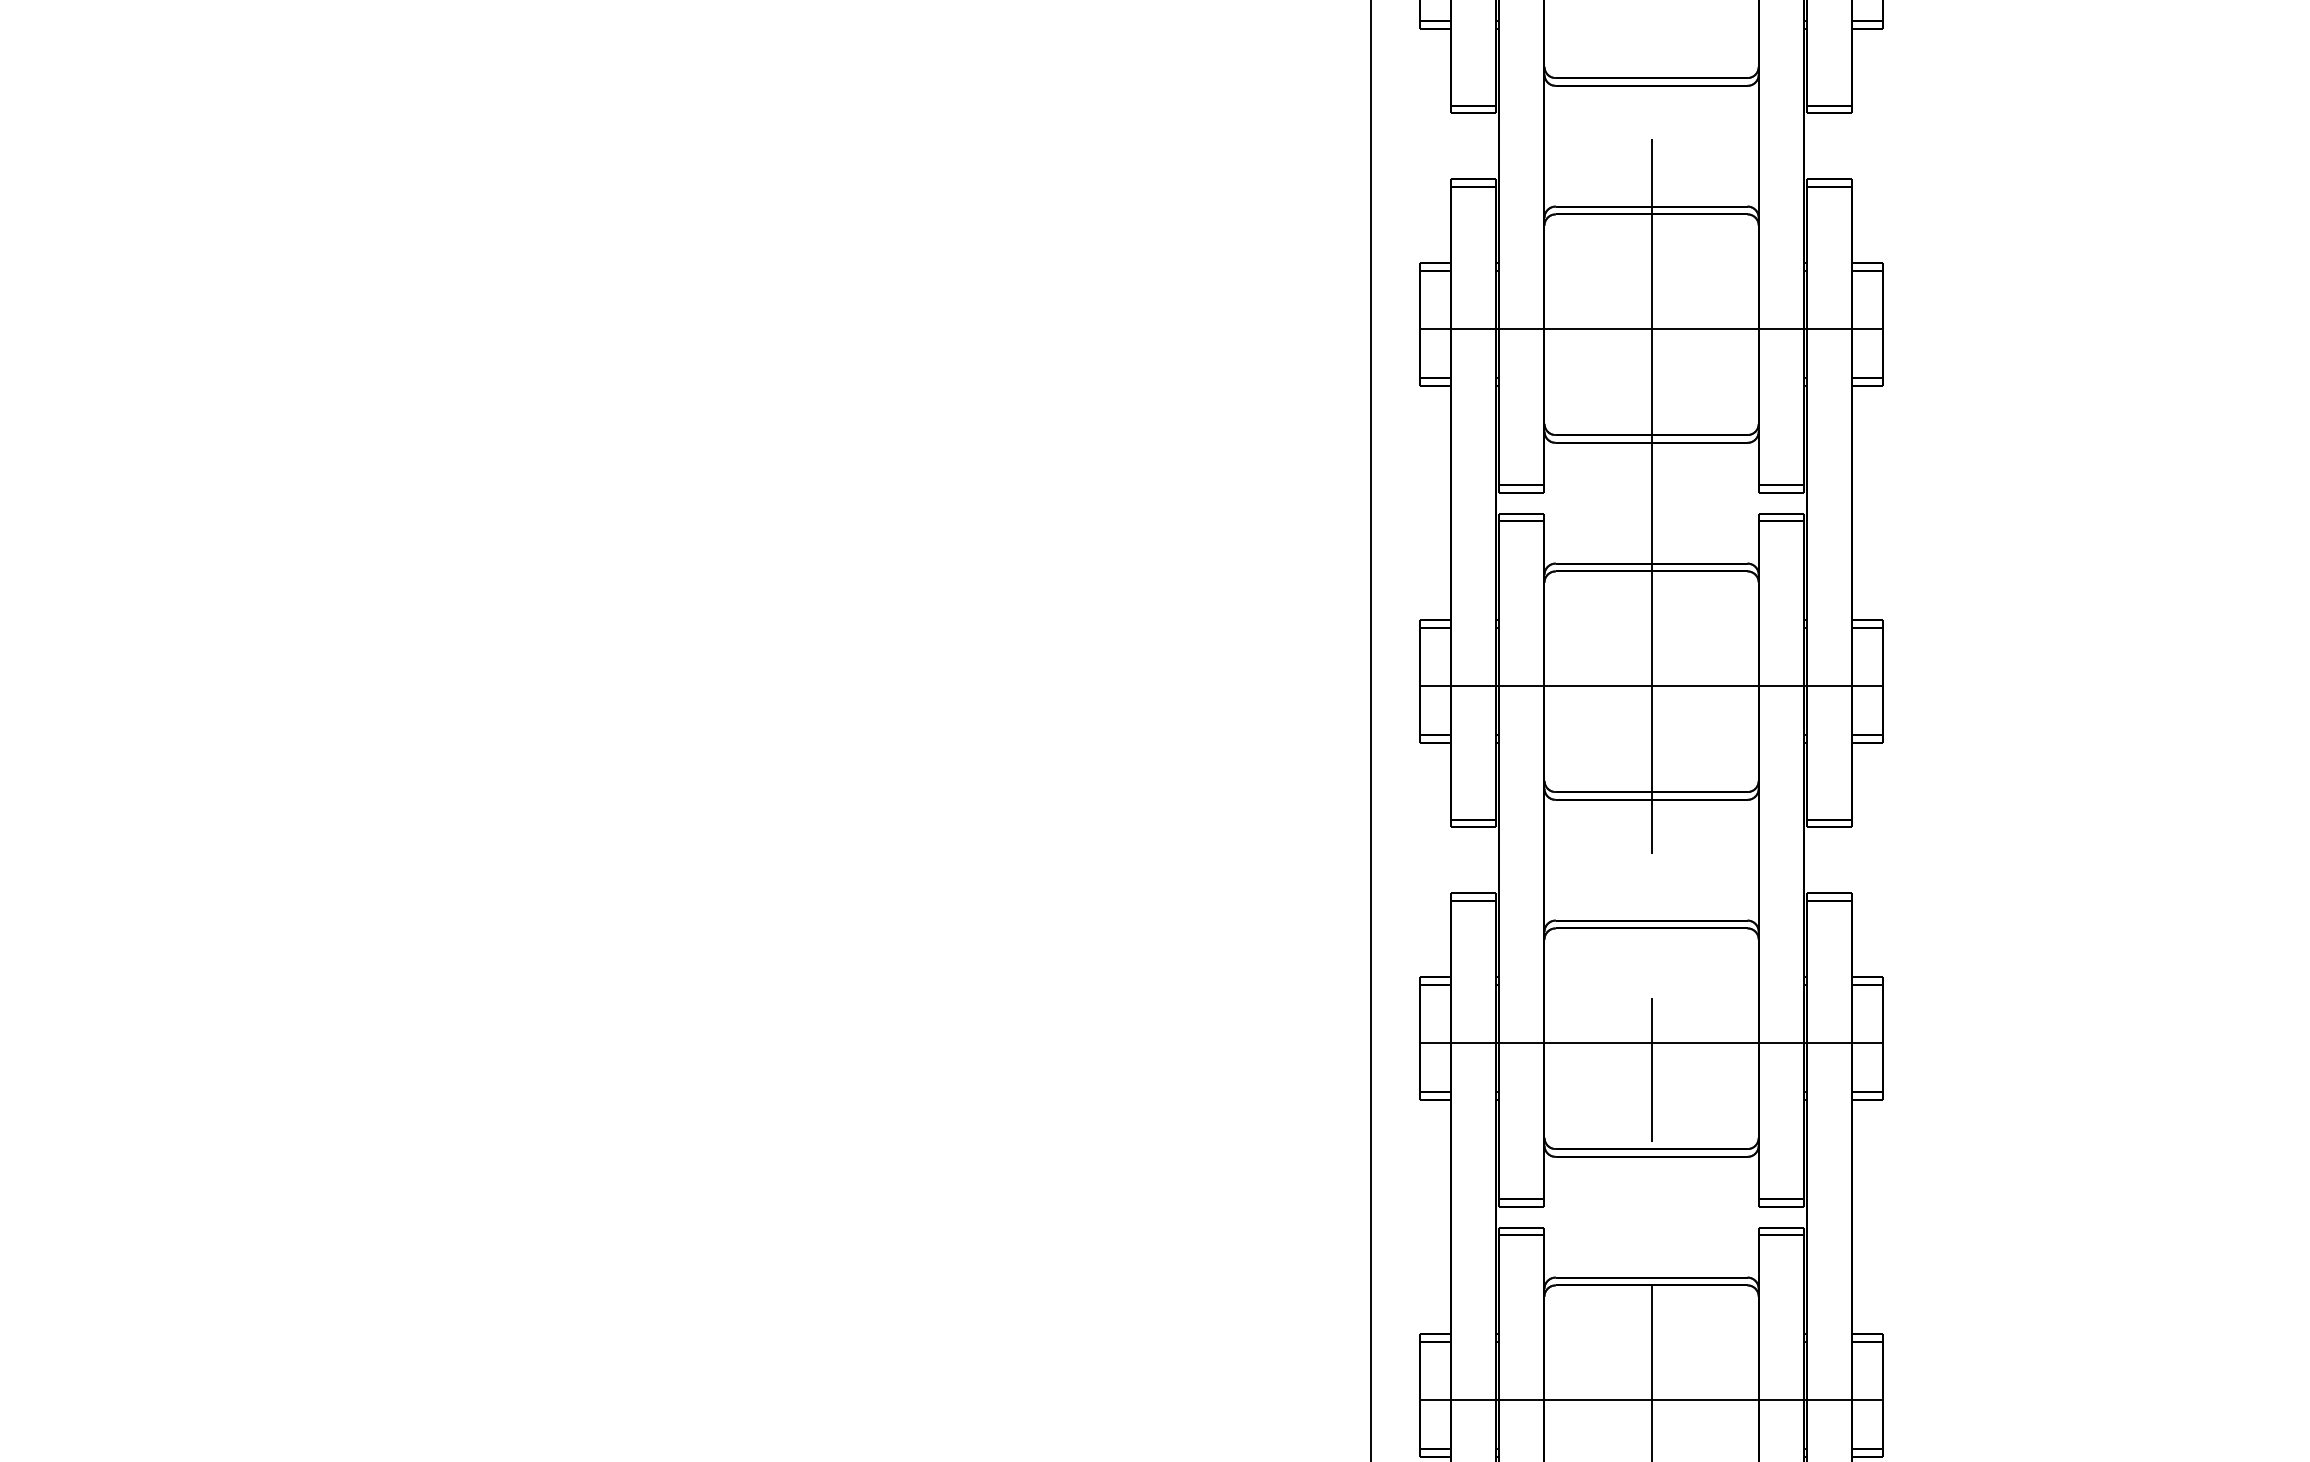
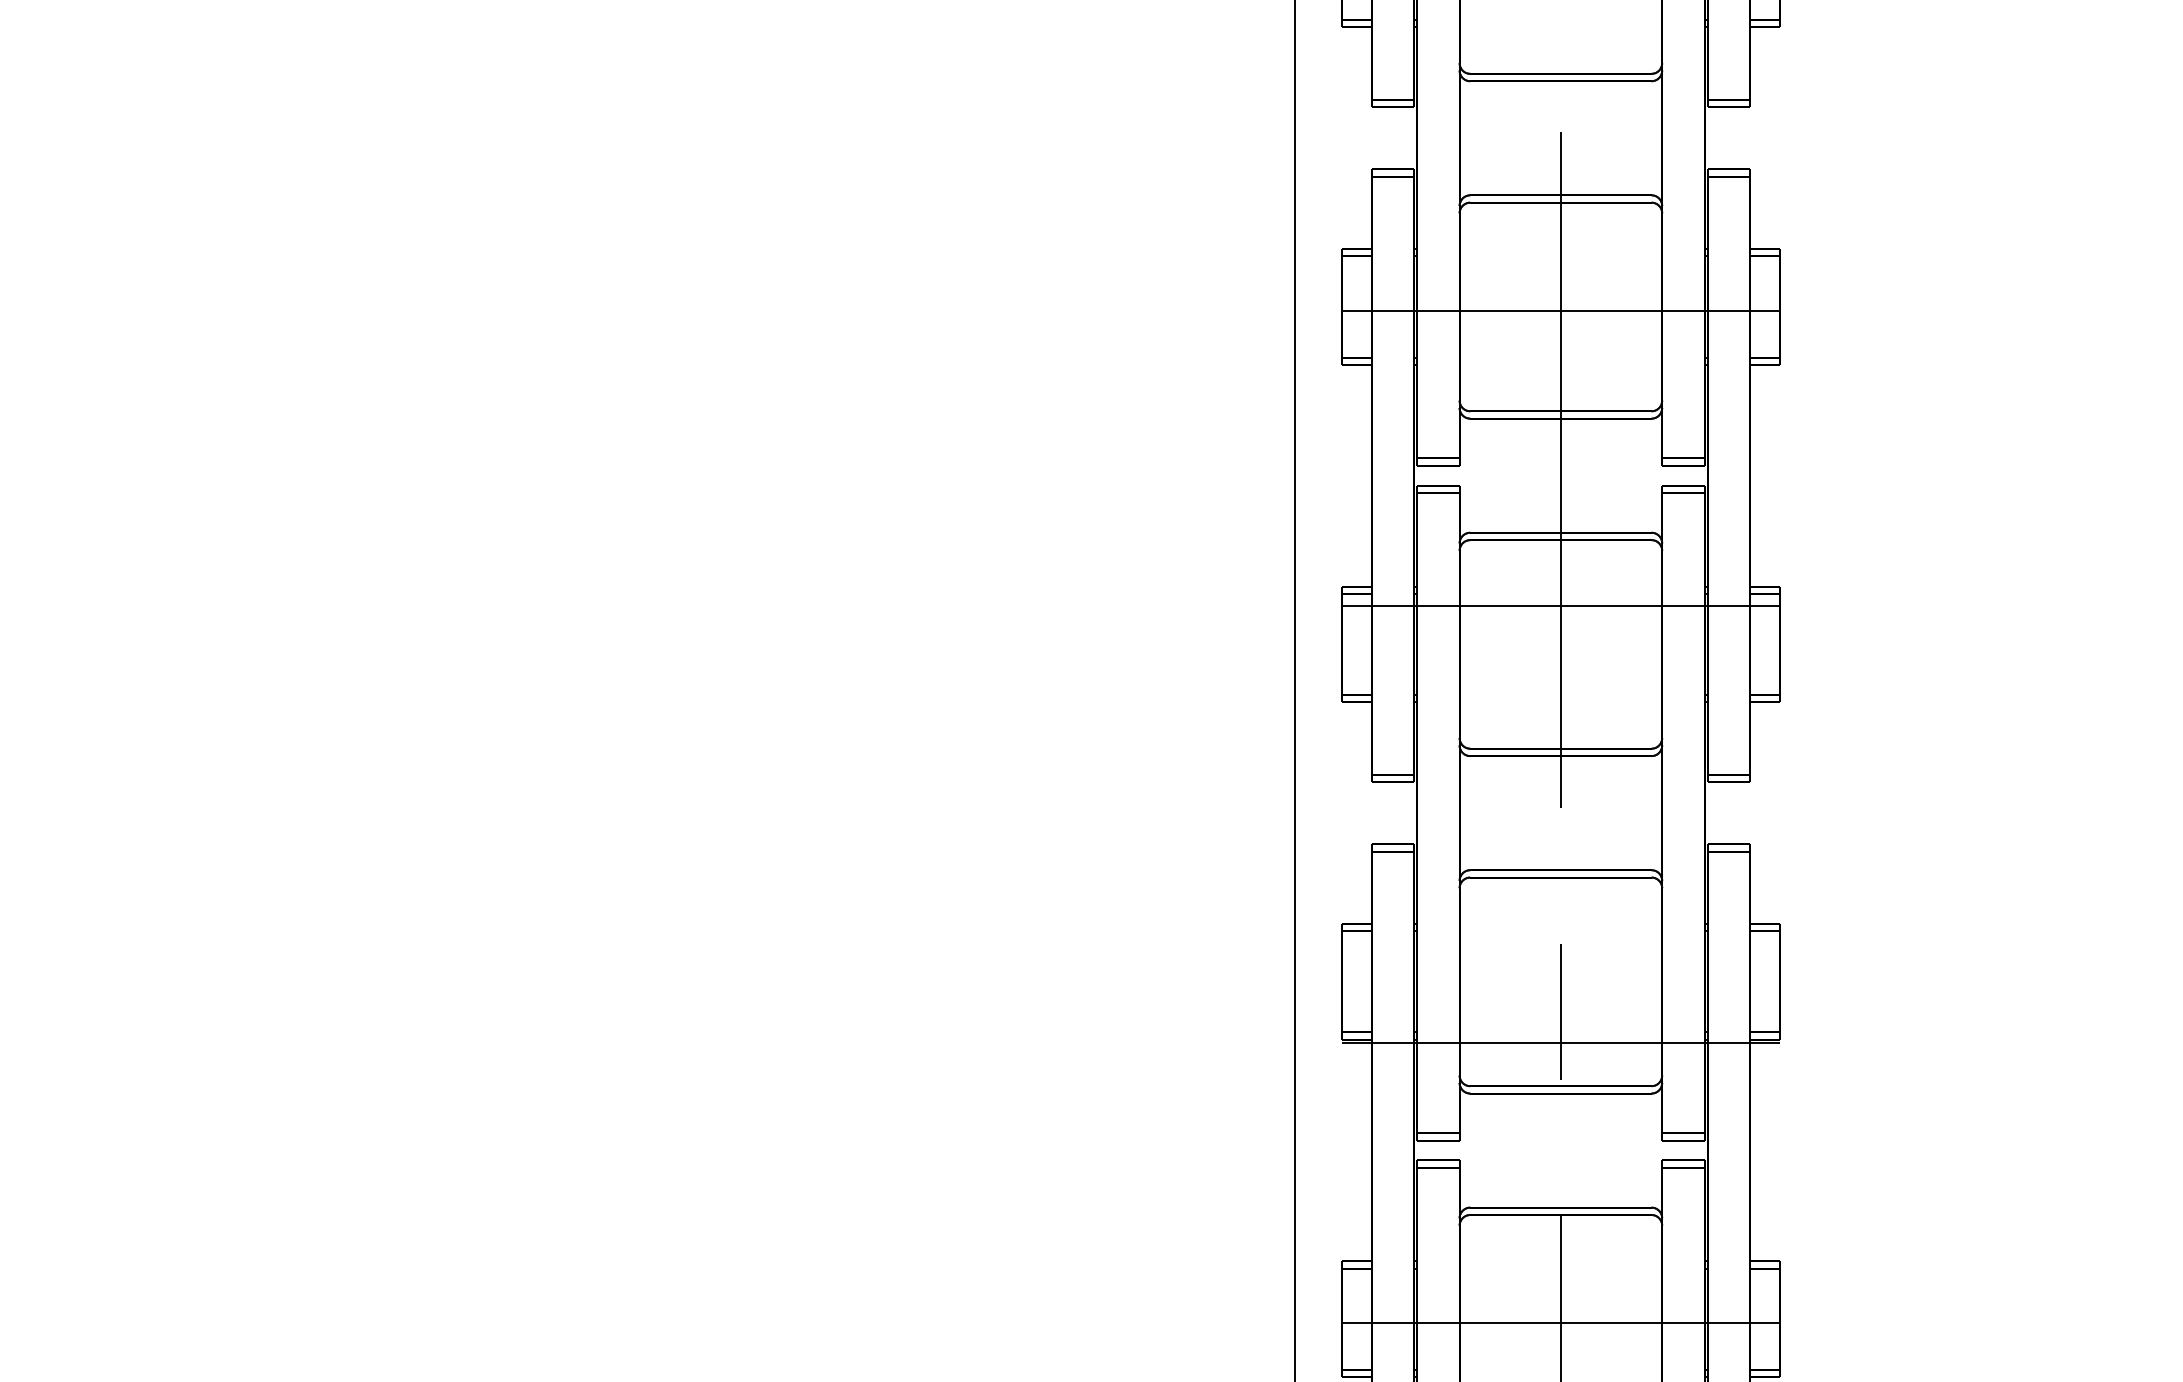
line: (1651, 685) -> (1560, 605), moved
line: (1651, 1042) -> (1560, 1043), moved

